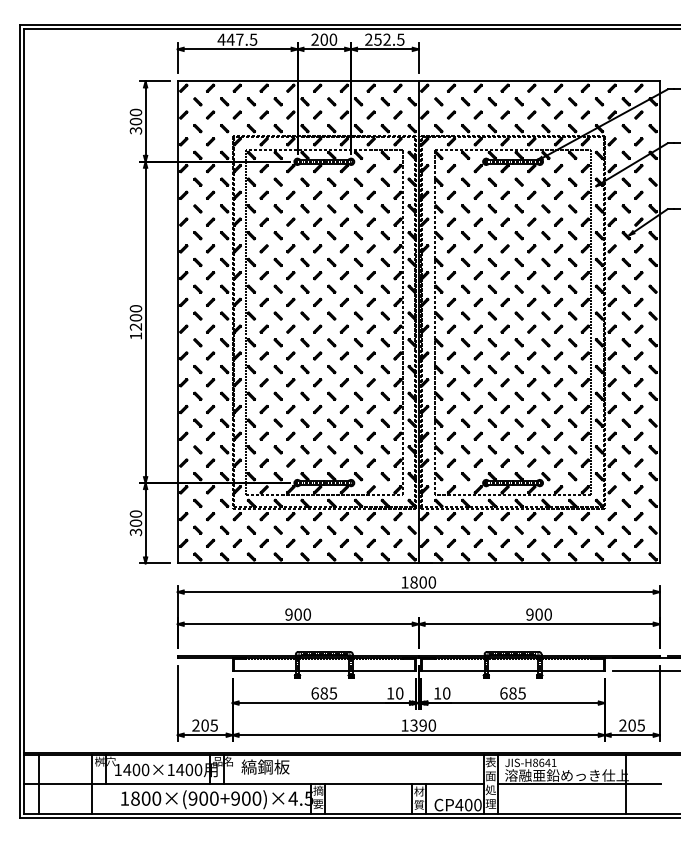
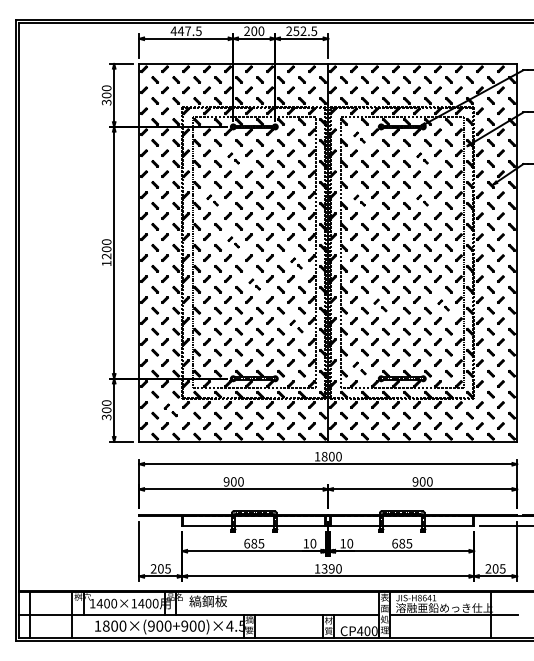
part: (458, 175) -> (359, 137), size x0.6
part: (297, 201) -> (233, 158), size x0.6
part: (538, 201) -> (422, 158), size x0.6
part: (270, 255) -> (212, 200), size x0.6
part: (458, 255) -> (359, 200), size x0.6
part: (538, 255) -> (422, 200), size x0.6
part: (297, 308) -> (233, 241), size x0.6
part: (377, 335) -> (296, 263), size x0.6
part: (324, 362) -> (254, 284), size x0.6
part: (484, 389) -> (379, 305), size x0.7
part: (565, 389) -> (443, 305), size x0.6
part: (377, 416) -> (296, 326), size x0.7
part: (458, 469) -> (359, 368), size x0.7
part: (217, 523) -> (170, 410), size x0.7

